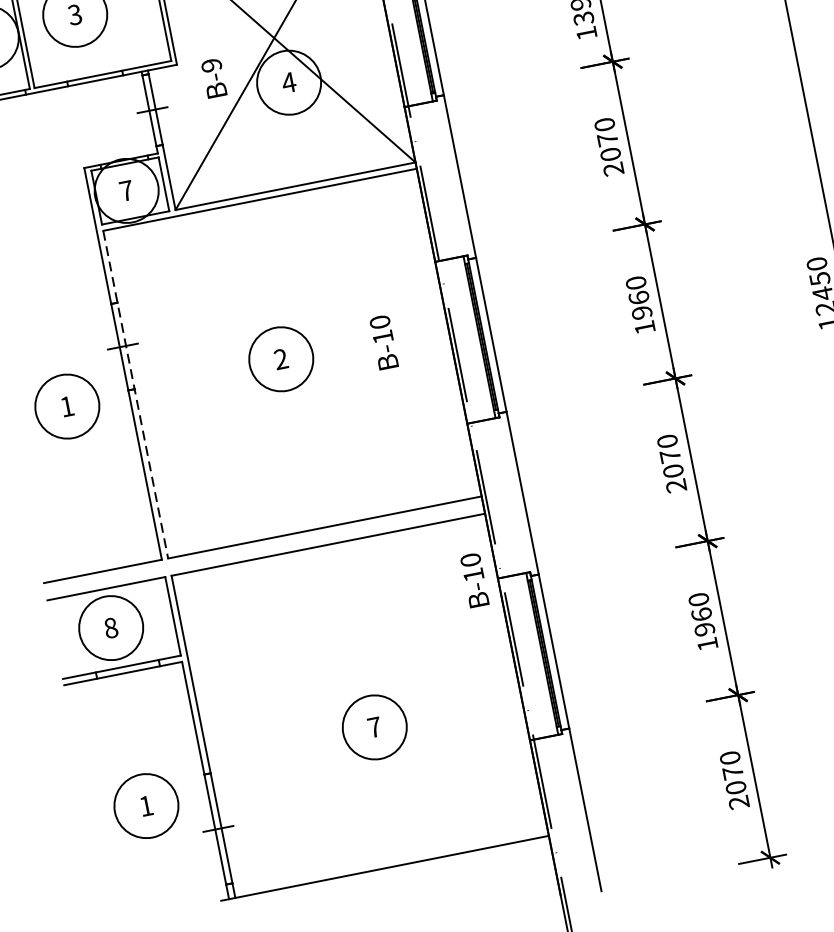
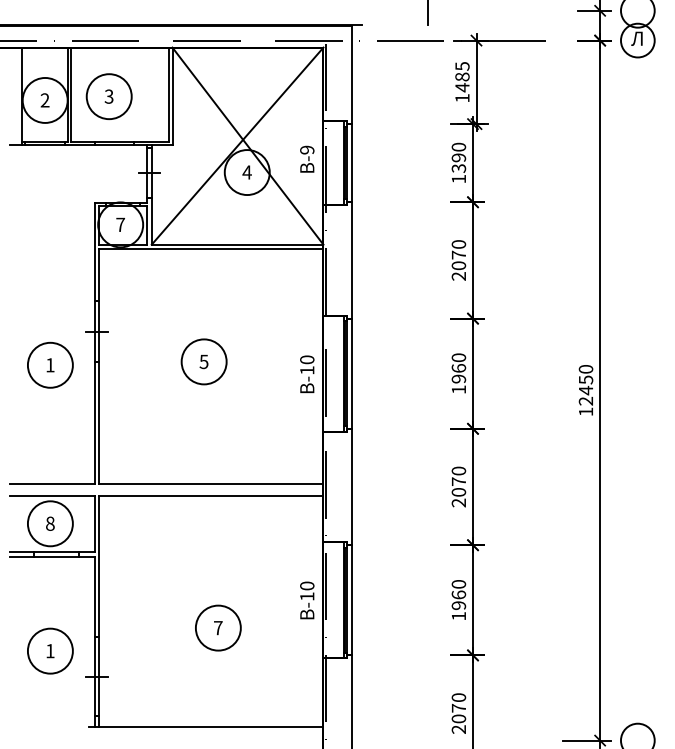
text: (214, 77) -> (307, 158), moved
text: (384, 342) -> (307, 374), moved
text: (280, 358) -> (203, 361), 2 -> 5
line: (136, 394) -> (99, 366), dashed -> solid
text: (475, 580) -> (307, 600), moved

